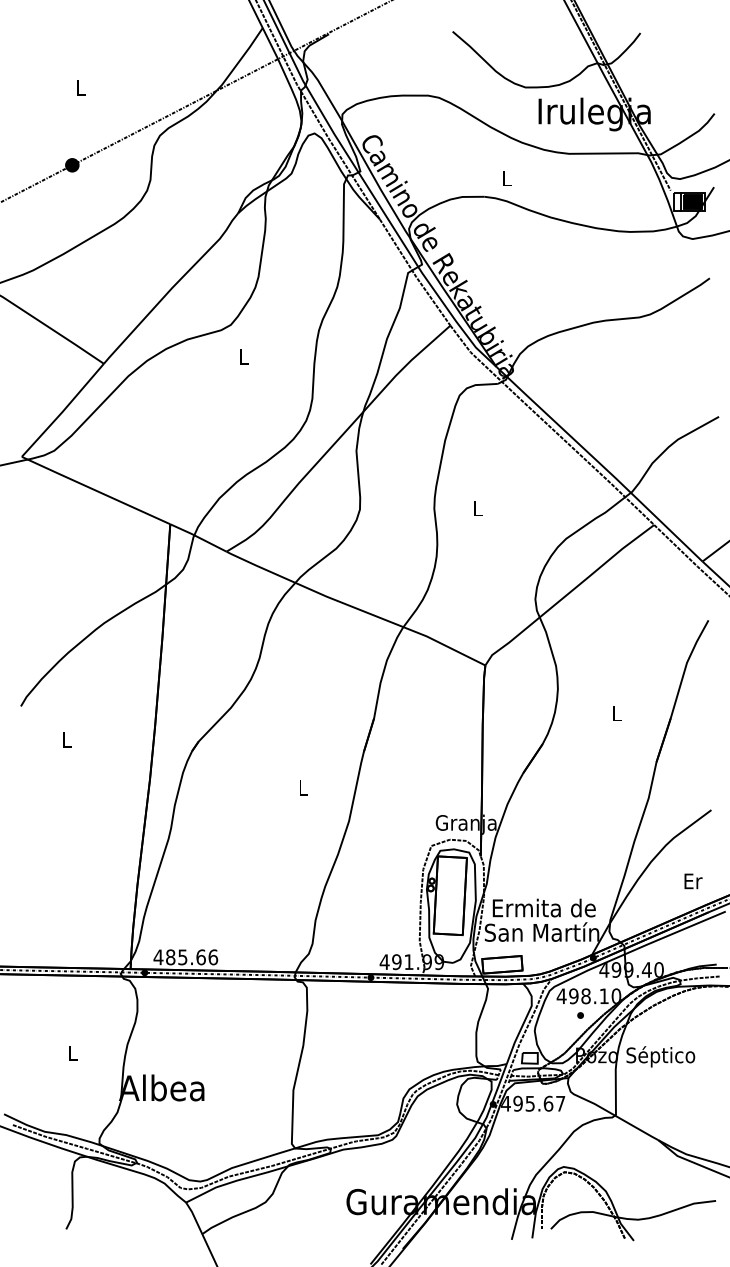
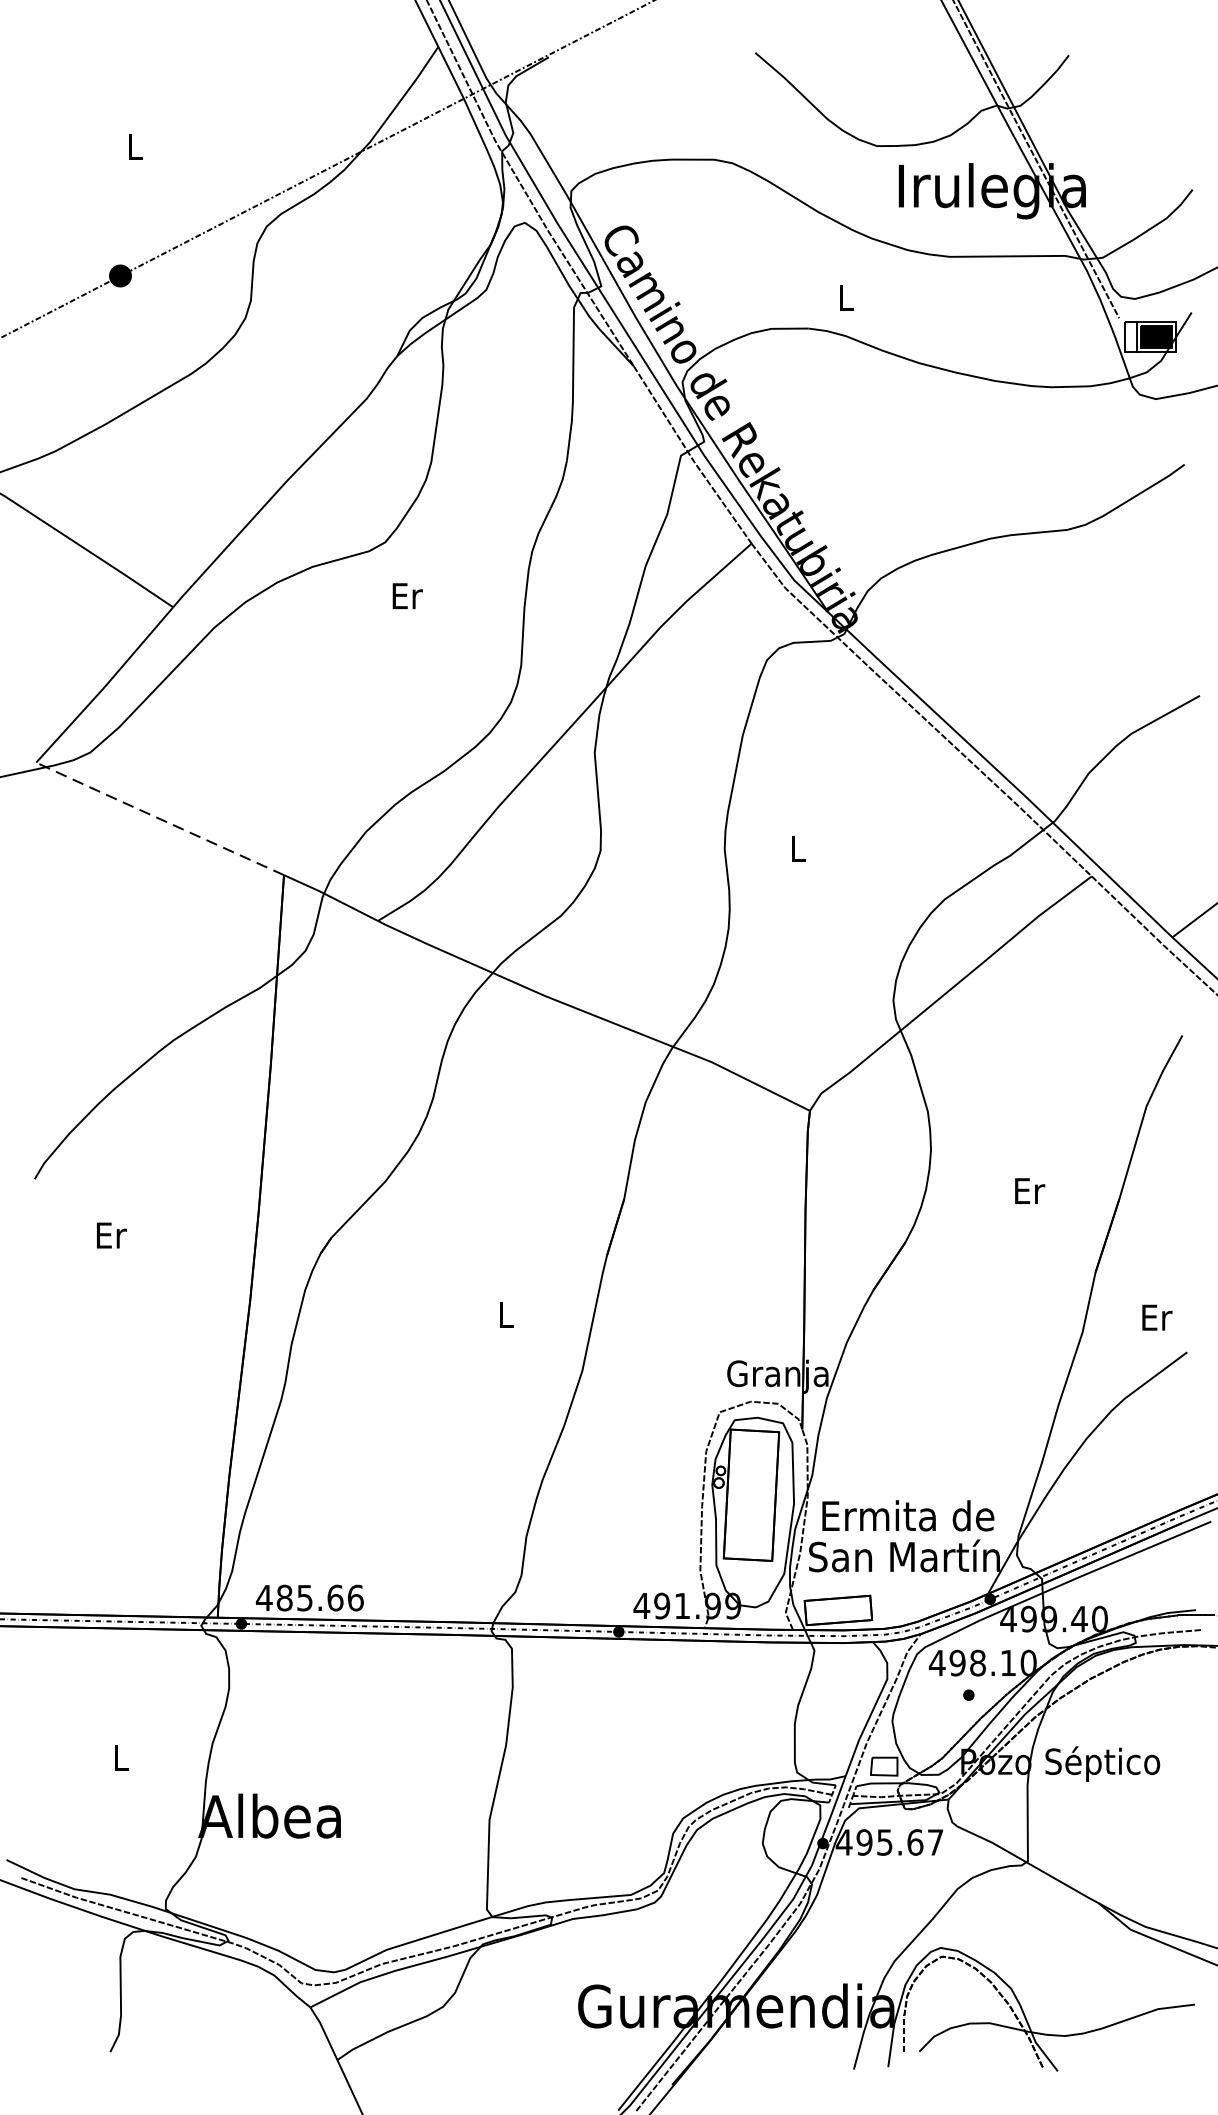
text: (244, 356) -> (407, 595), L -> Er
line: (95, 490) -> (159, 818), solid -> dashed
text: (617, 713) -> (1030, 1191), L -> Er
text: (67, 739) -> (112, 1234), L -> Er
text: (693, 881) -> (1157, 1317), moved

